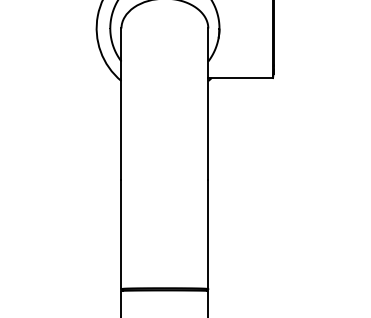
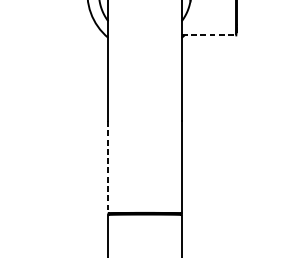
line: (241, 78) -> (209, 35), solid -> dashed
line: (121, 234) -> (108, 167), solid -> dashed

